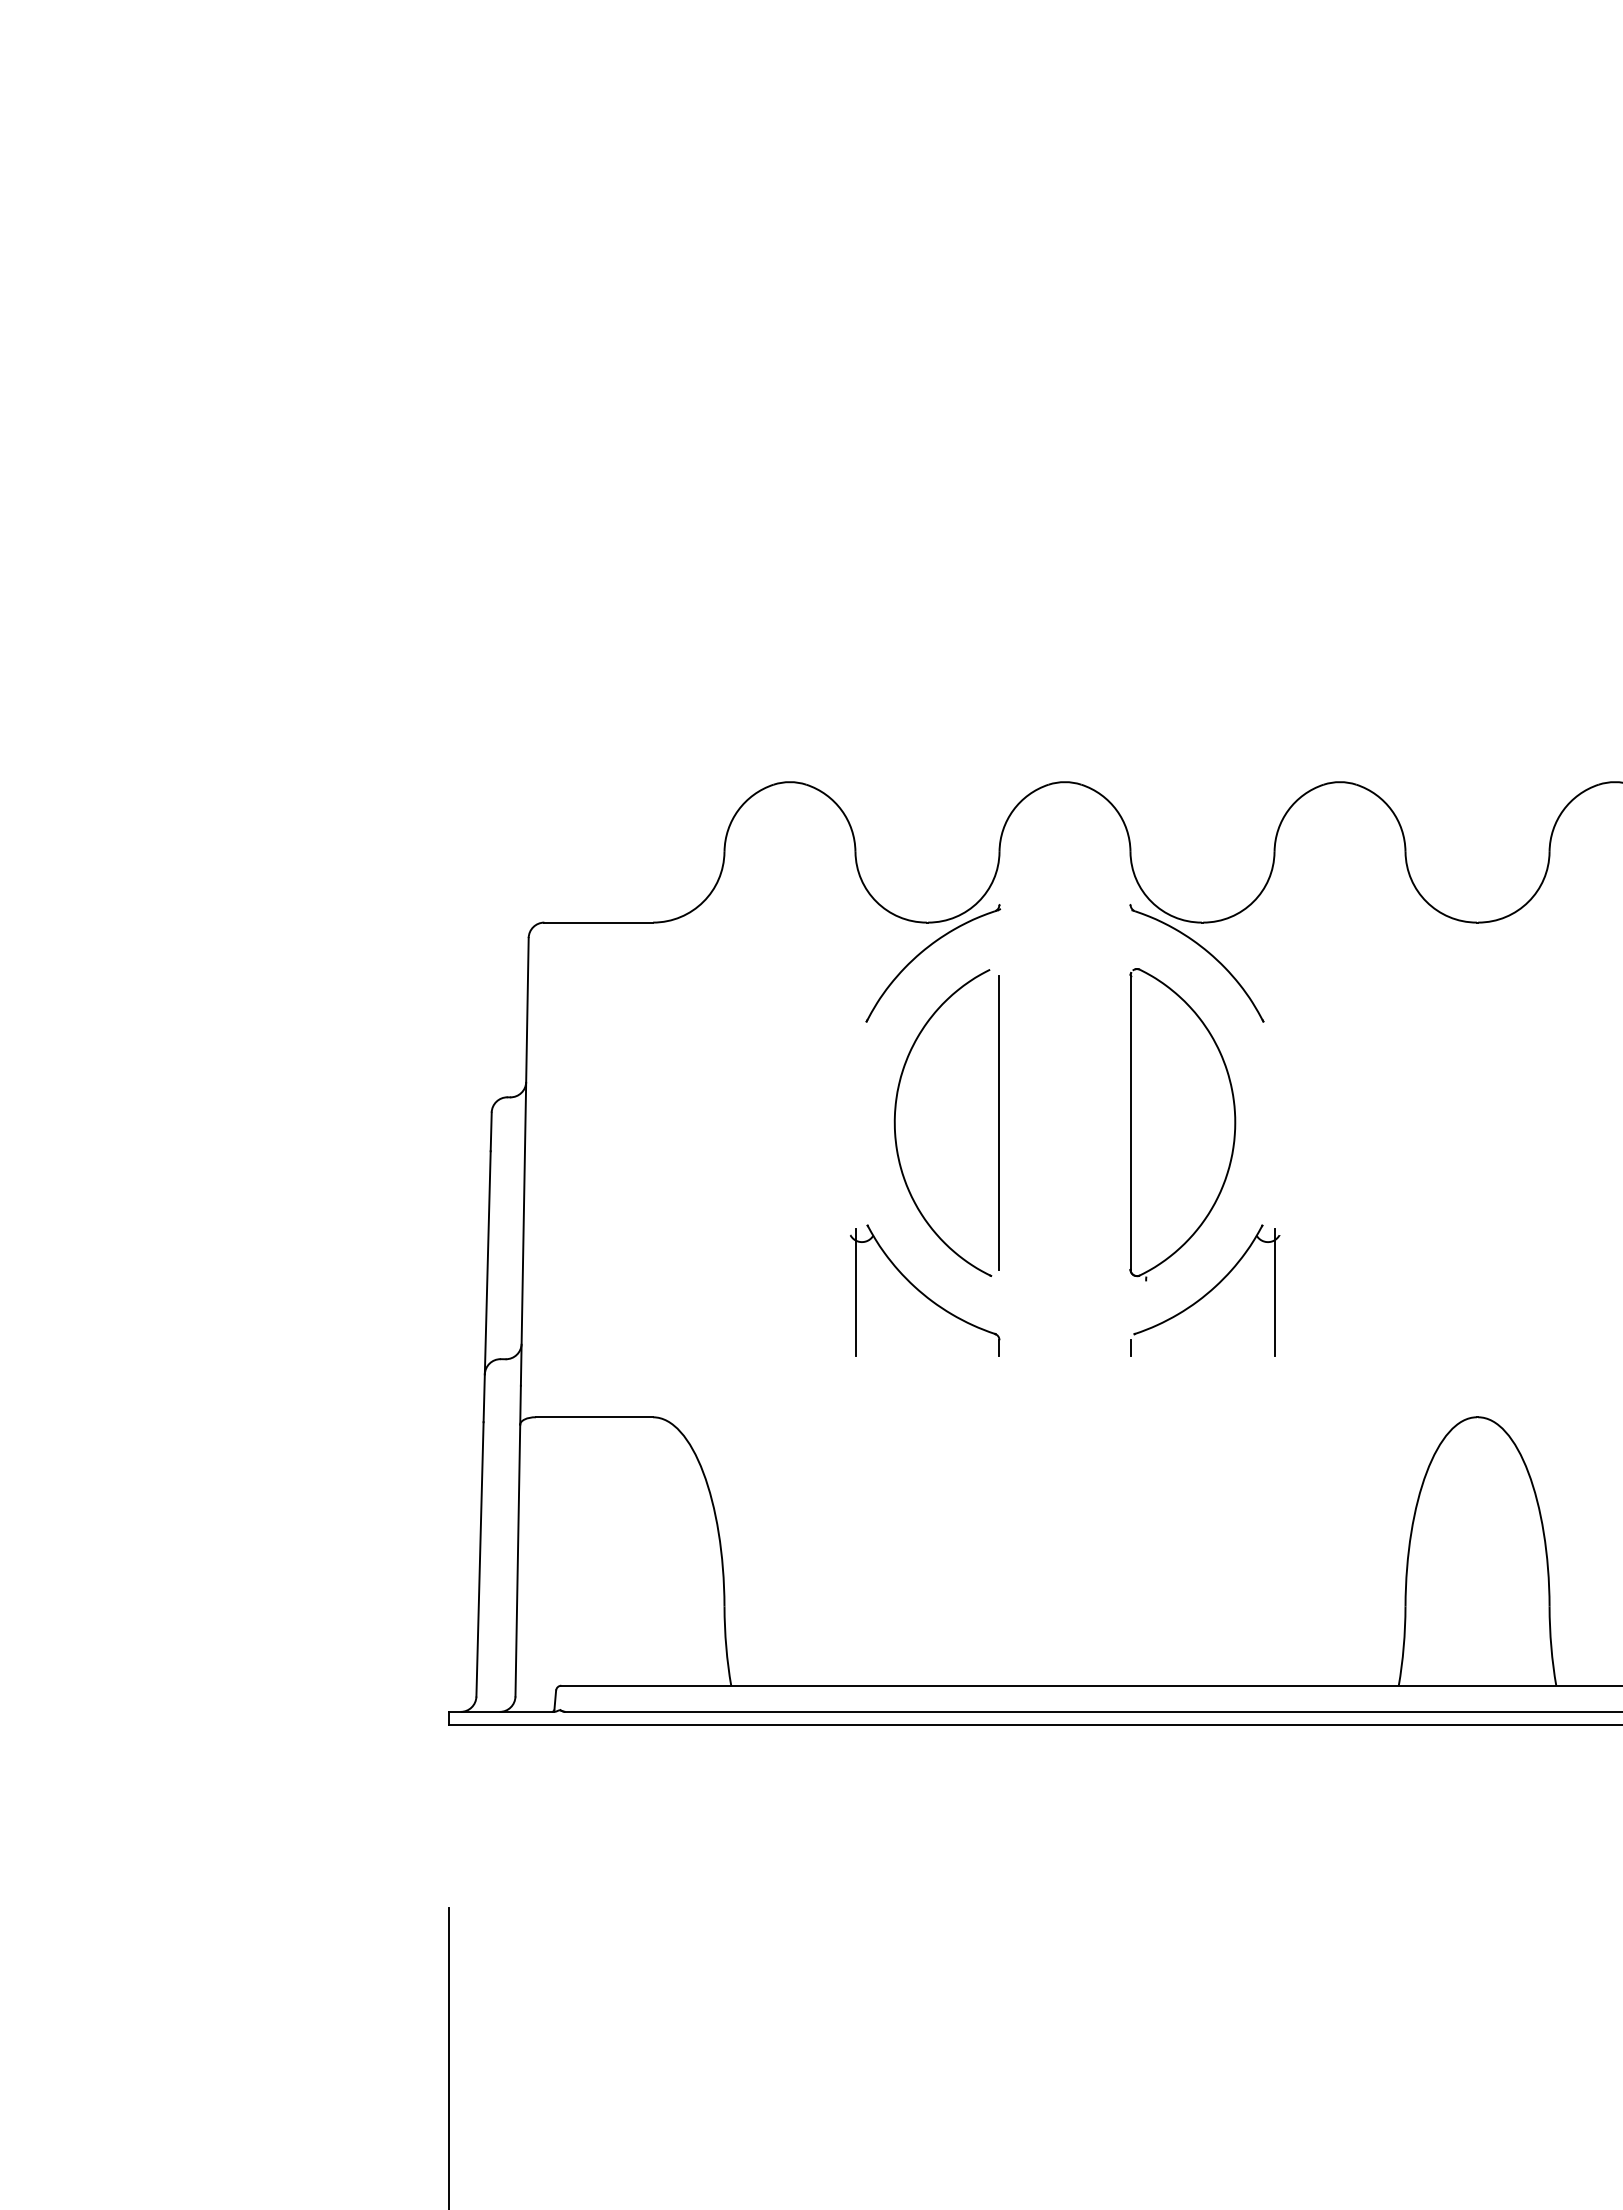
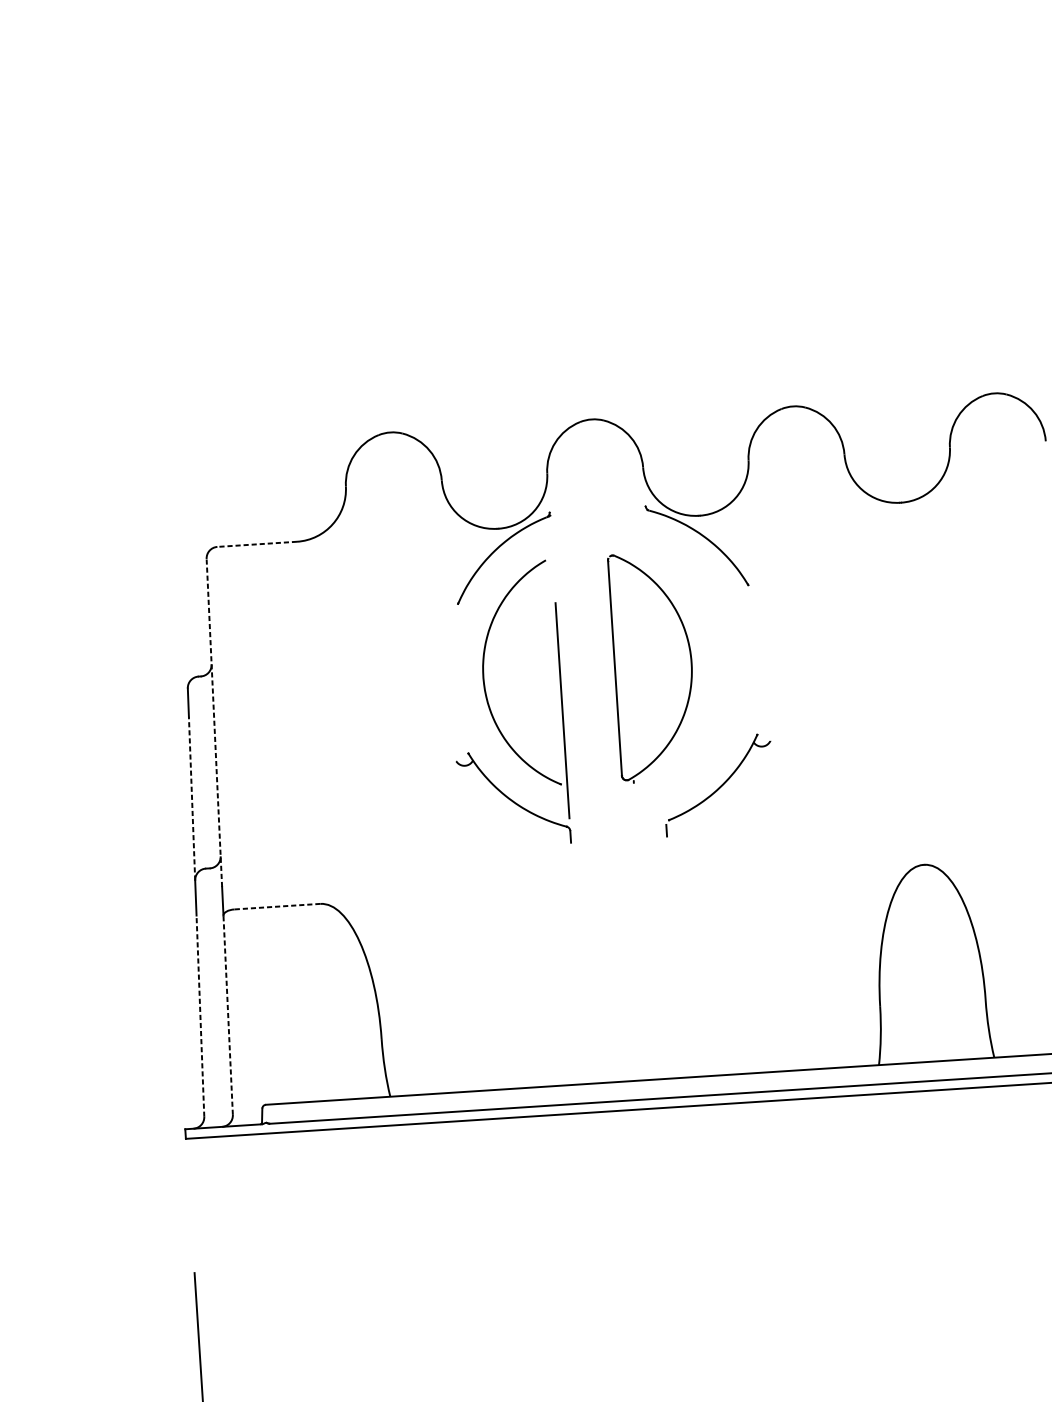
line: (598, 922) -> (257, 544), solid -> dashed
line: (998, 1122) -> (561, 710), moved
part: (1182, 1124) -> (653, 667), moved
line: (524, 1161) -> (214, 722), solid -> dashed
line: (487, 1262) -> (191, 798), solid -> dashed
line: (855, 1292) -> (462, 802), removed
line: (1274, 1292) -> (769, 783), removed
line: (594, 1417) -> (277, 906), solid -> dashed
line: (480, 1558) -> (200, 1015), solid -> dashed
line: (517, 1560) -> (227, 1015), solid -> dashed

